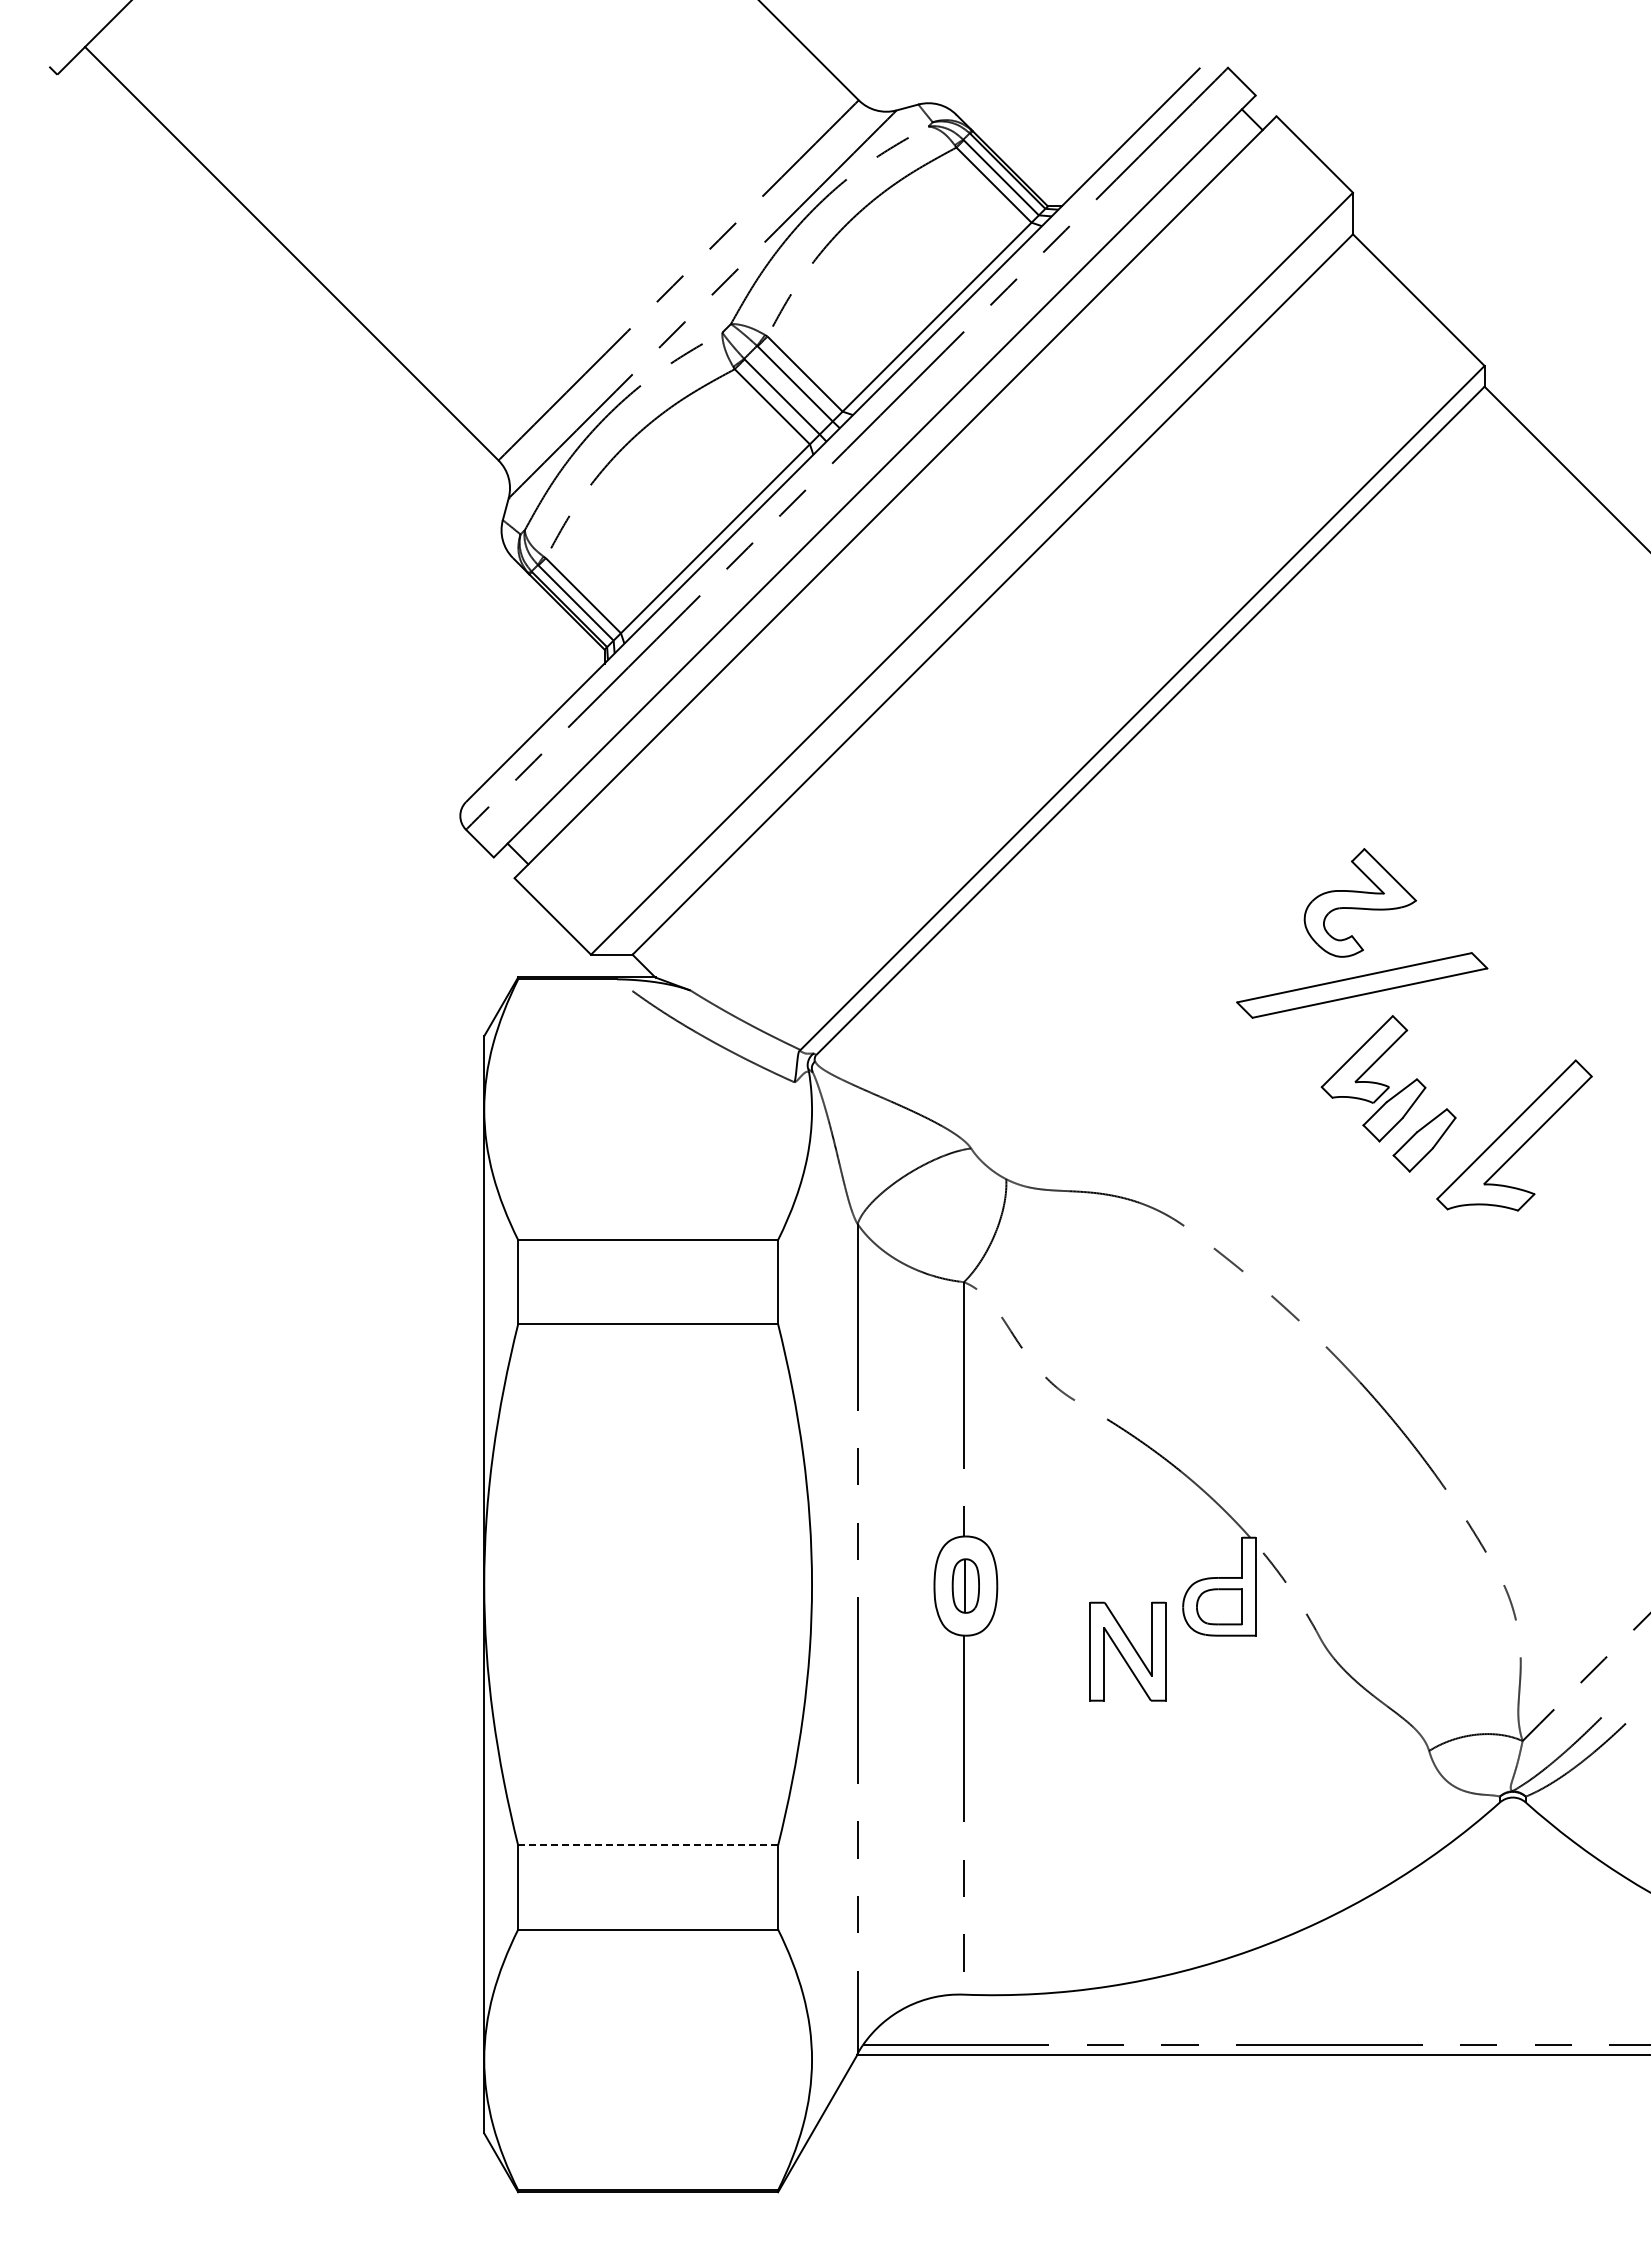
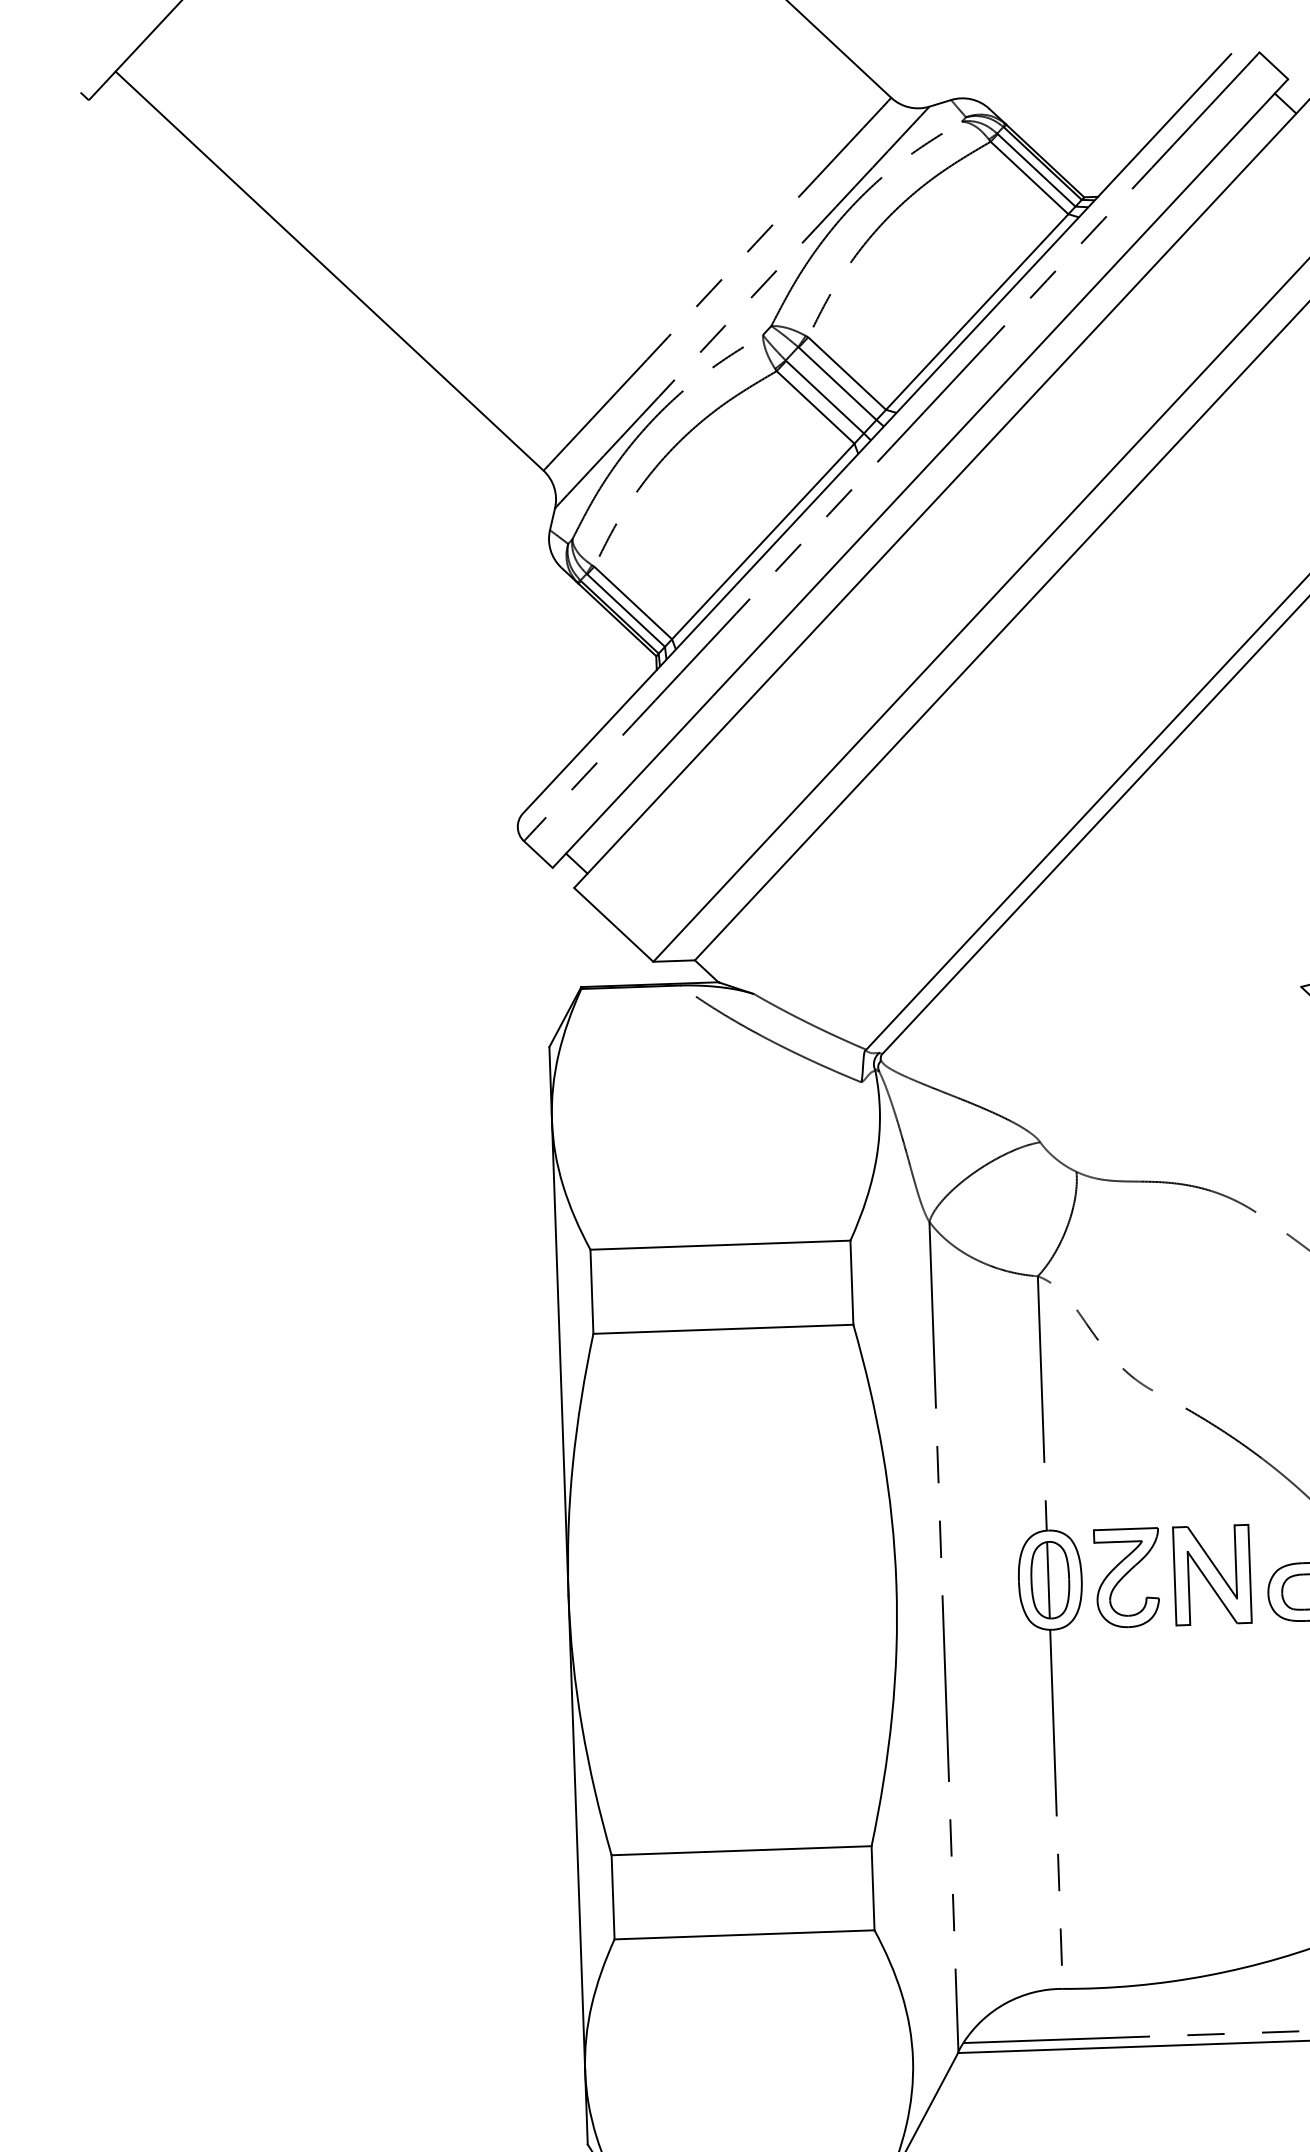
part: (965, 1585) -> (1049, 1579), size x1.43
part: (1042, 1586) -> (1126, 1577), added
part: (1127, 1651) -> (1212, 1574), moved
line: (648, 1845) -> (741, 1850), dashed -> solid

